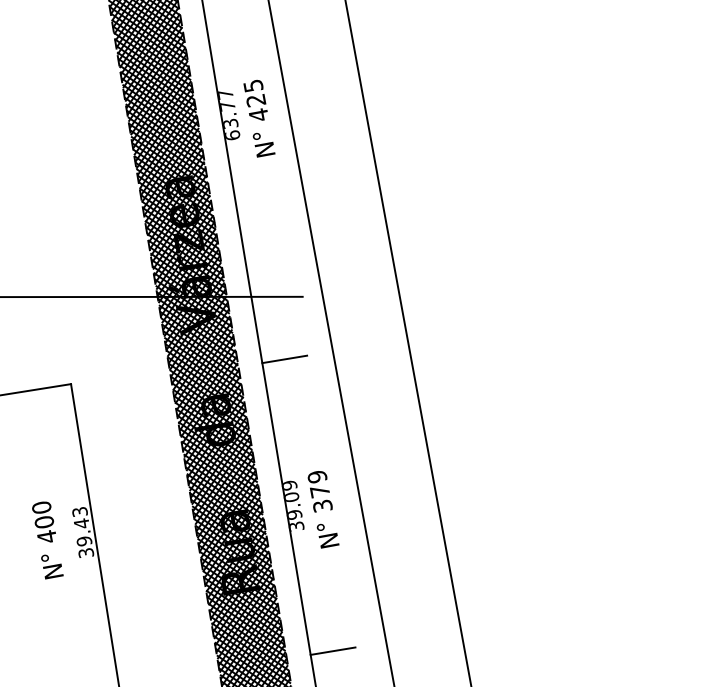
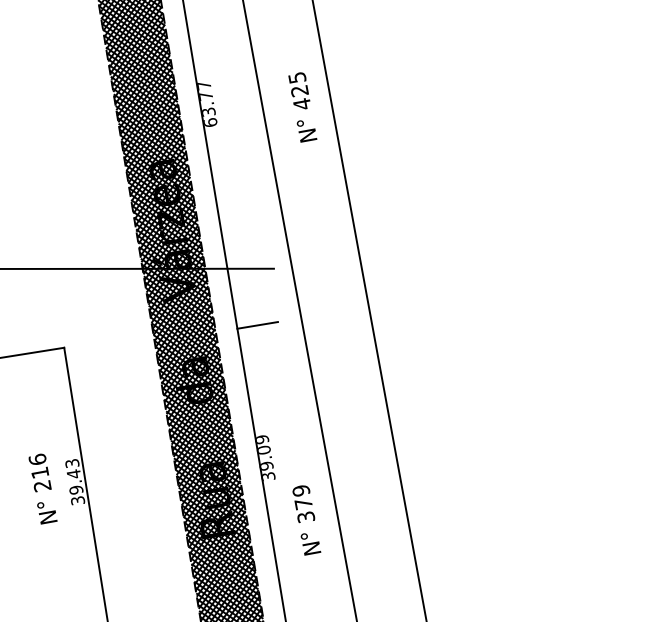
text: (259, 118) -> (302, 107), moved
text: (323, 509) -> (306, 520), moved
text: (43, 521) -> (39, 472), 400 -> 216
line: (333, 651) -> (301, 589), removed

